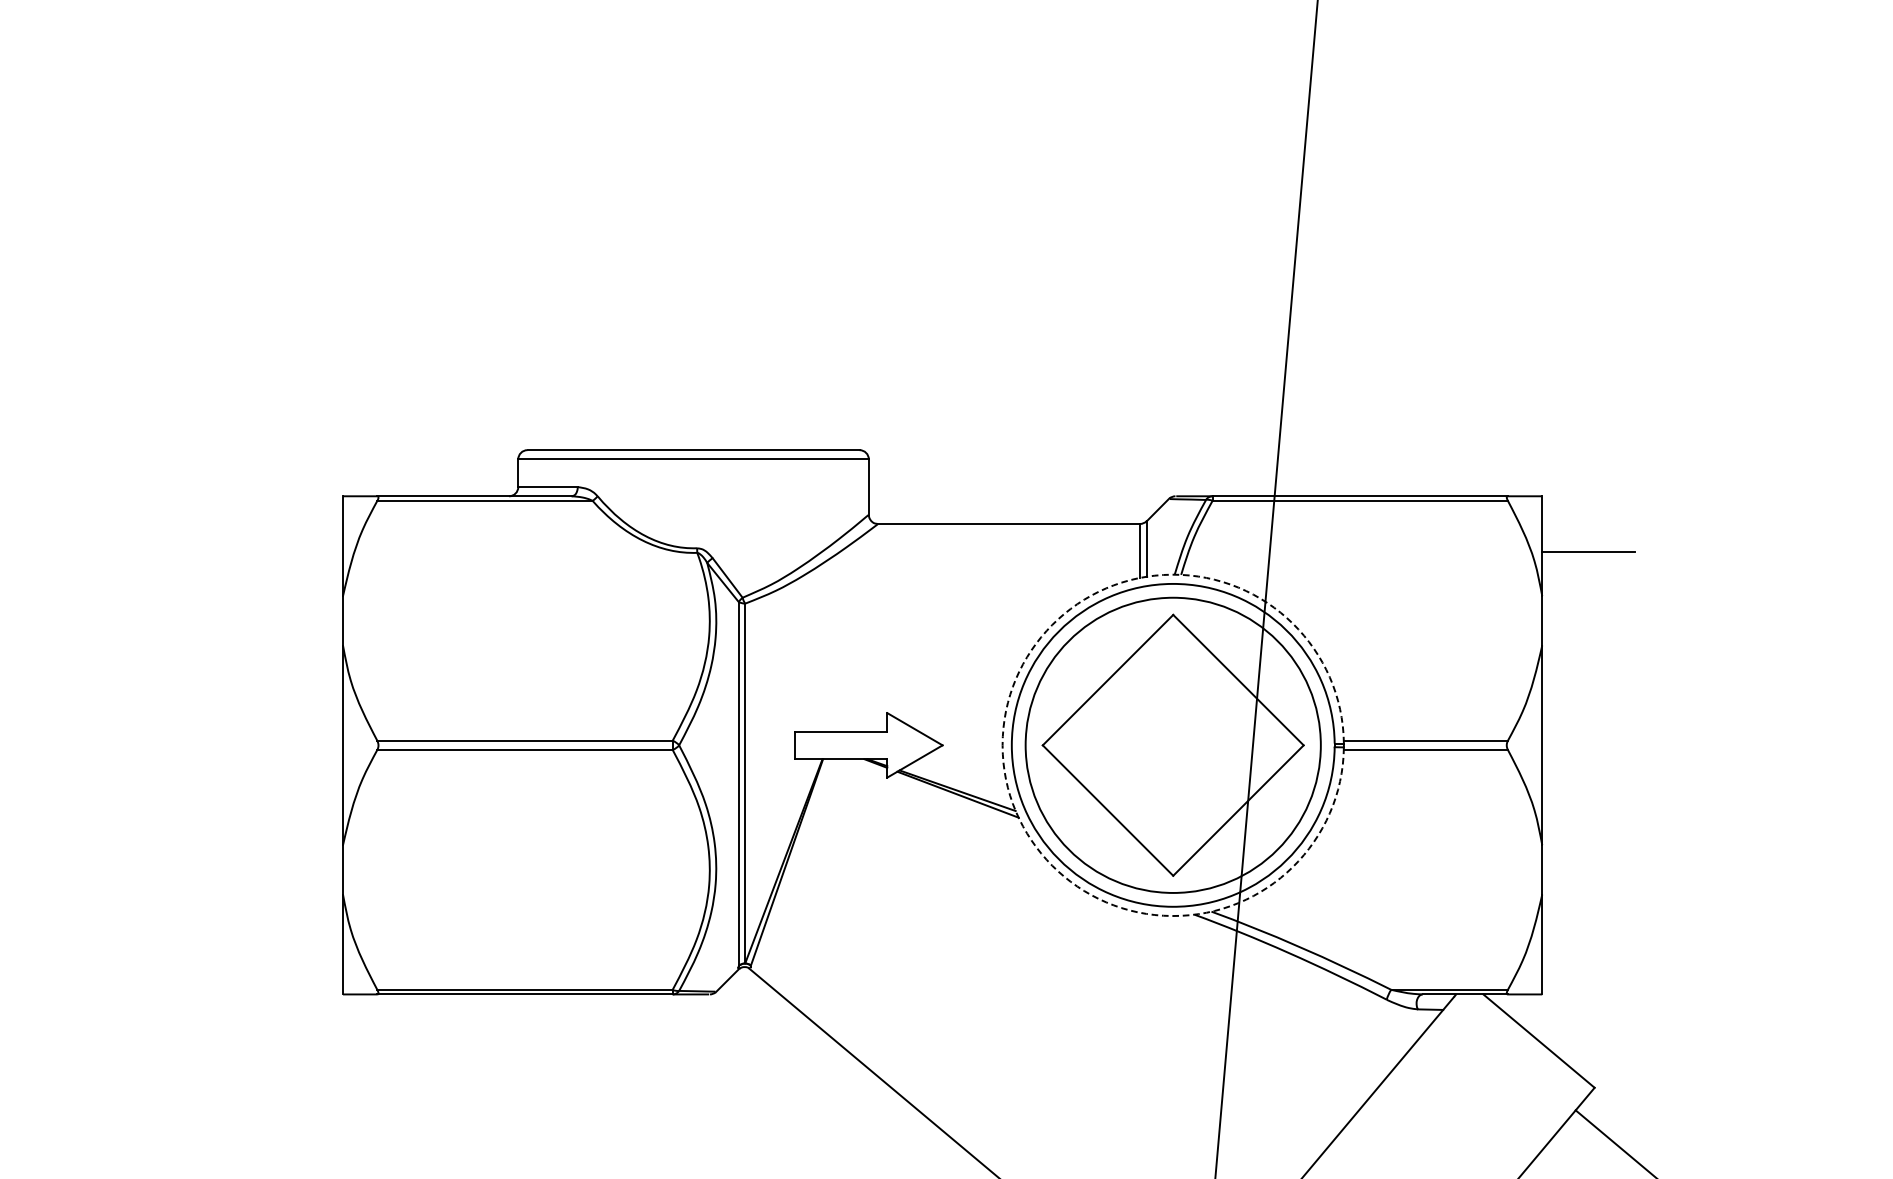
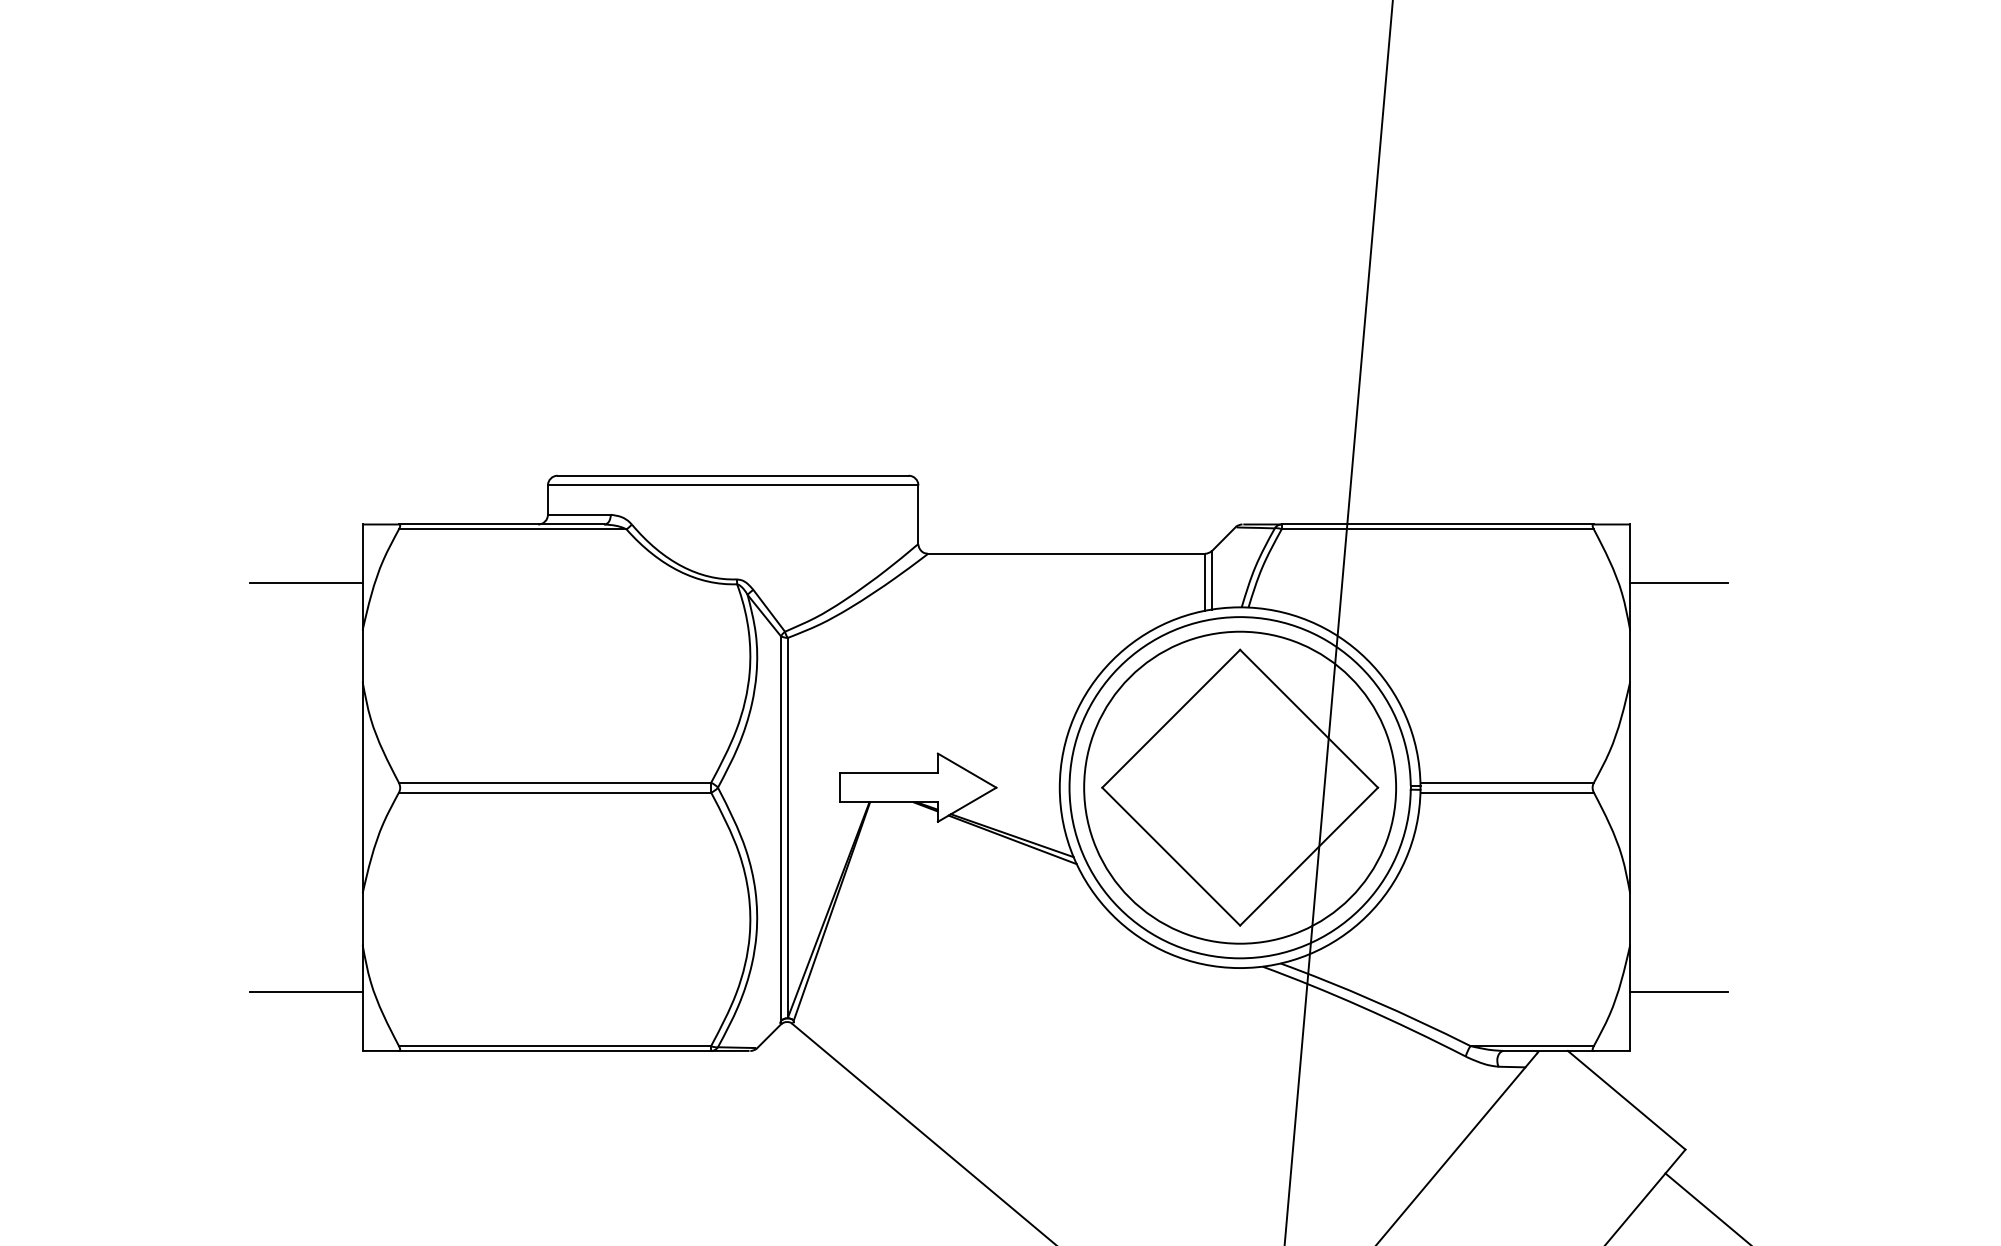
line: (288, 552) -> (305, 583), added
arc: (1002, 745) -> (1059, 787), dashed -> solid
line: (288, 939) -> (305, 992), added
line: (1588, 939) -> (1678, 992), added

